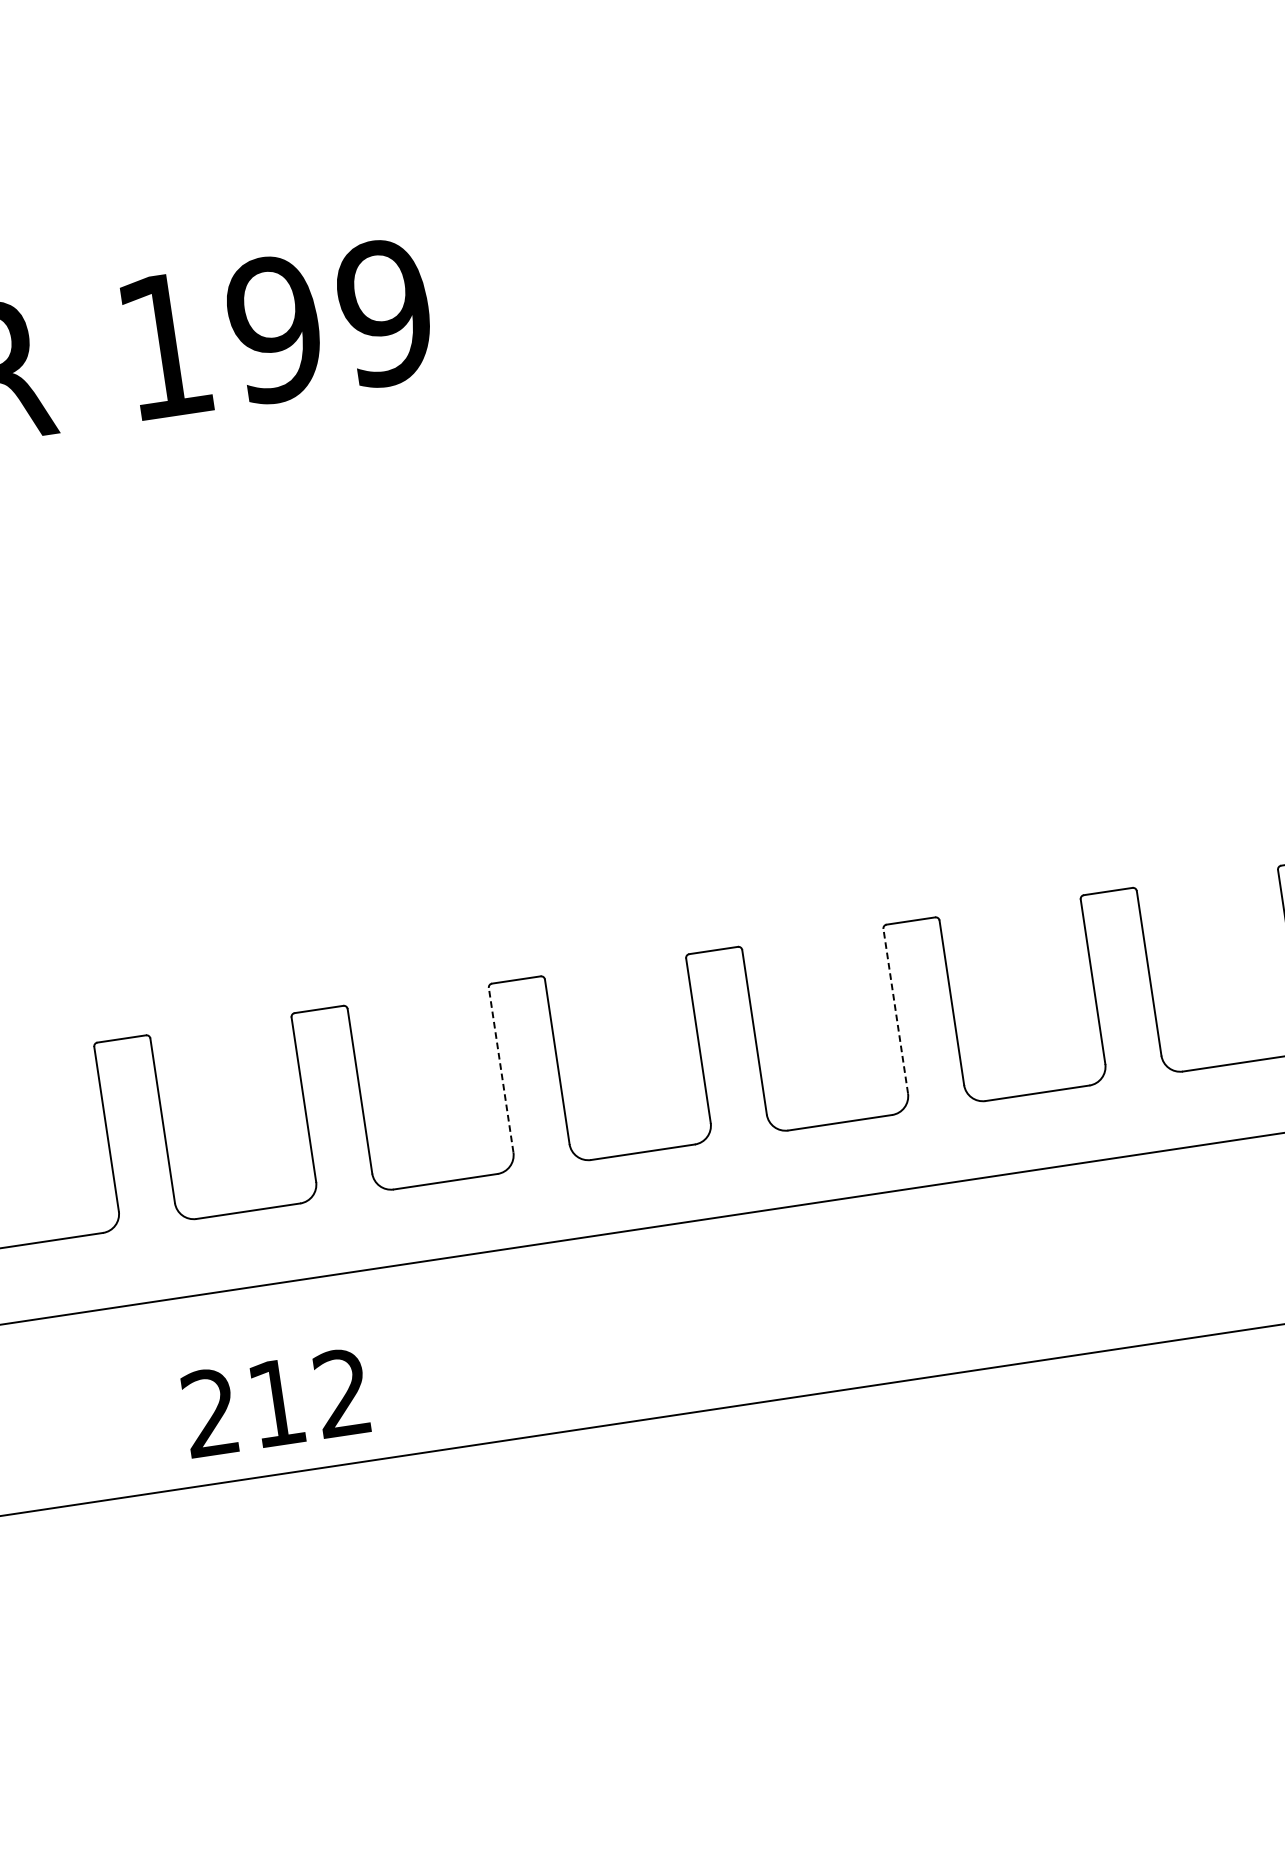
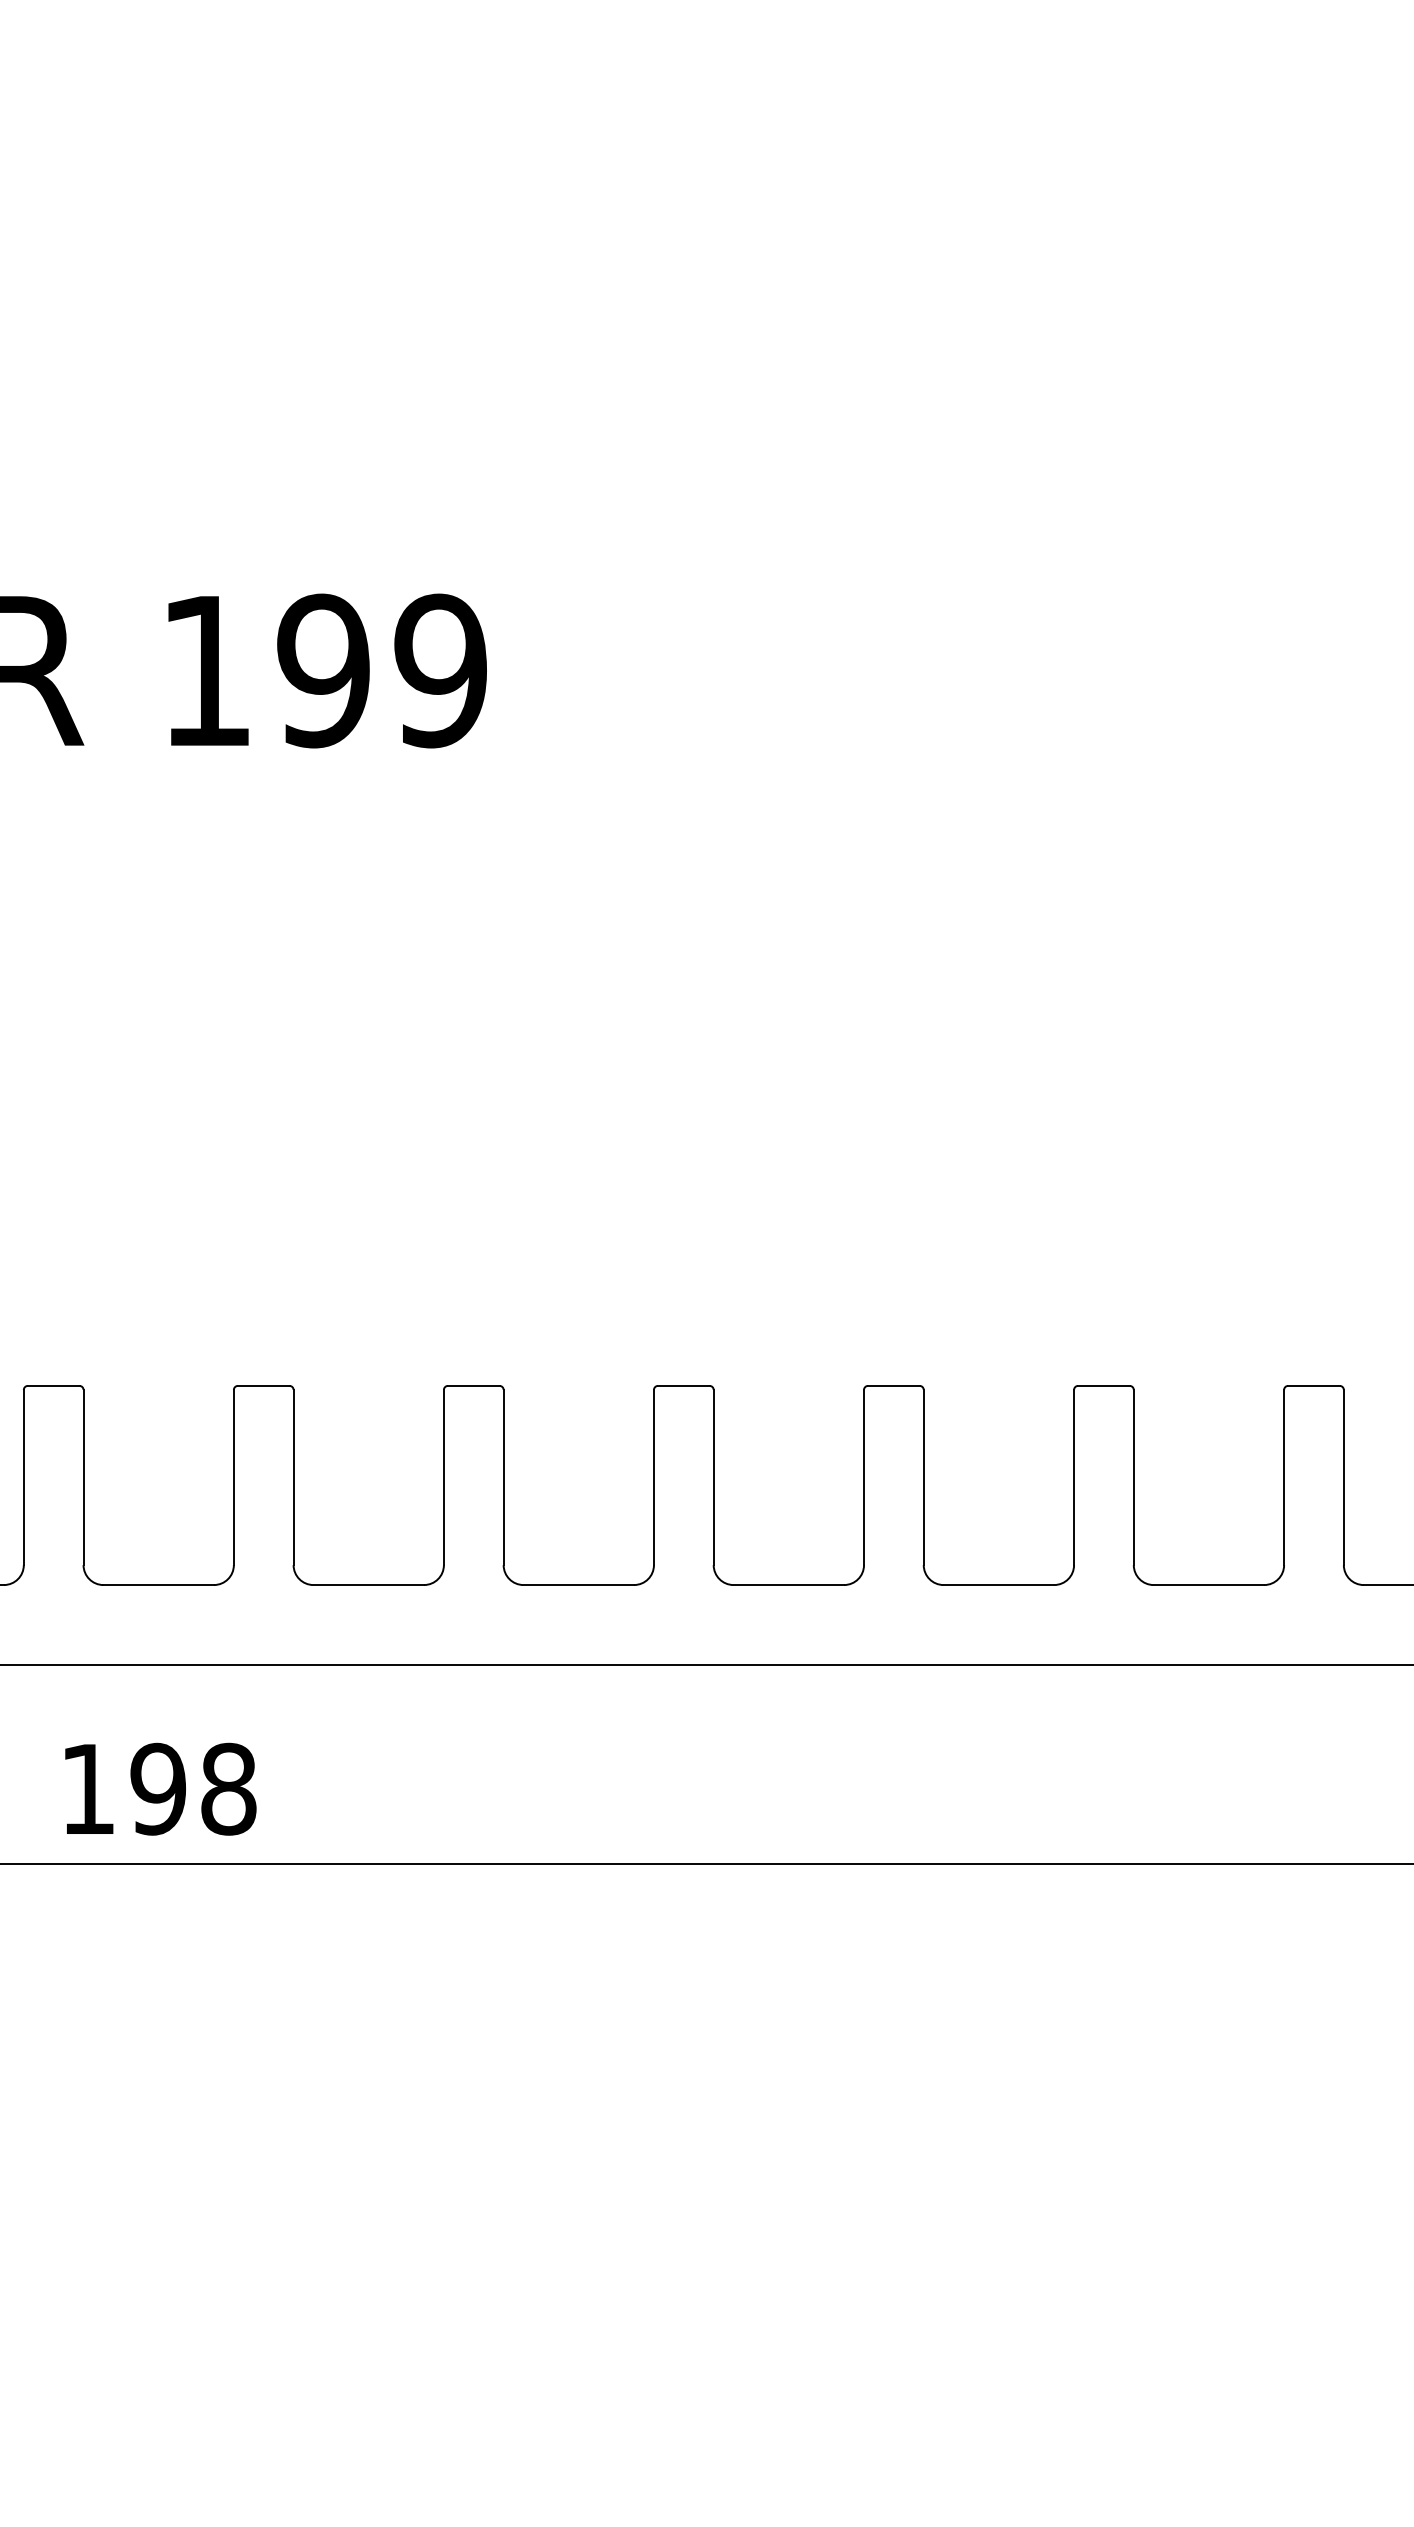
line: (896, 1011) -> (864, 1477), dashed -> solid
line: (500, 1070) -> (443, 1477), dashed -> solid
text: (276, 1402) -> (158, 1788), 212 -> 198

